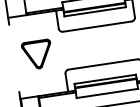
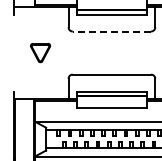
line: (97, 26) -> (111, 31), solid -> dashed
part: (37, 54) -> (40, 52), size x0.6

